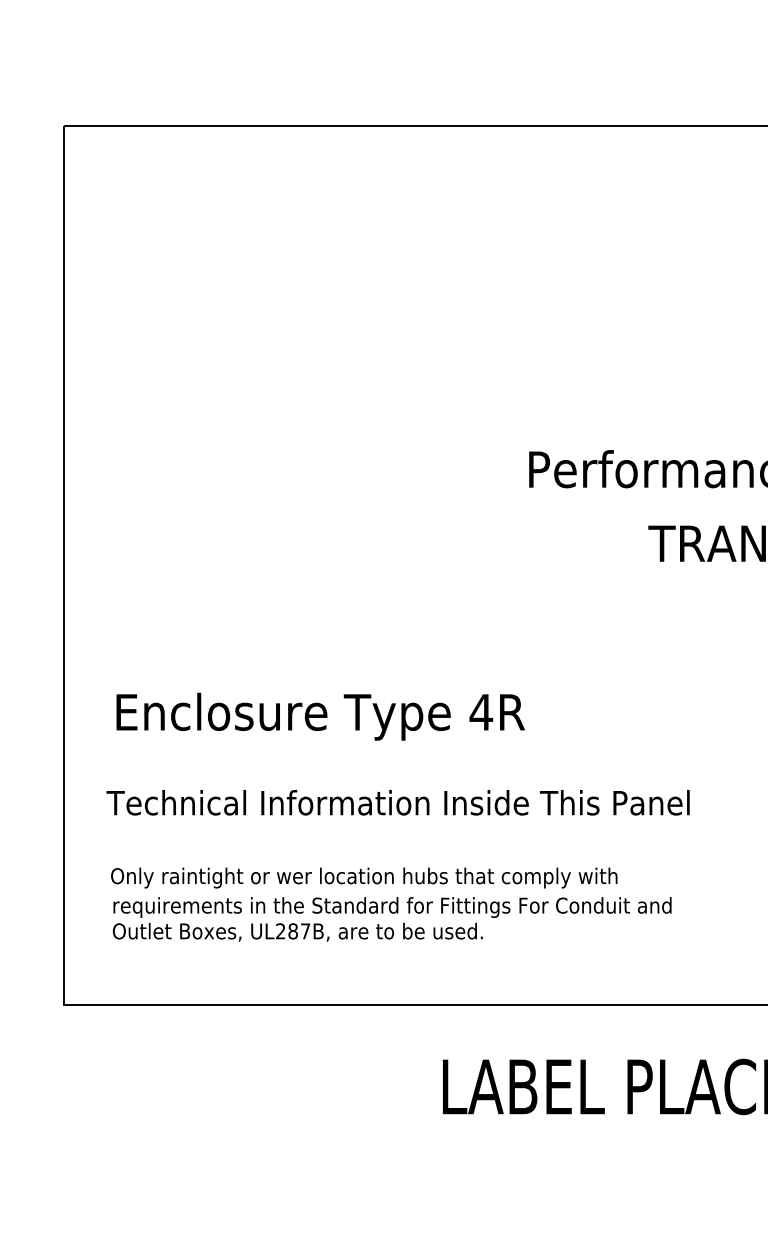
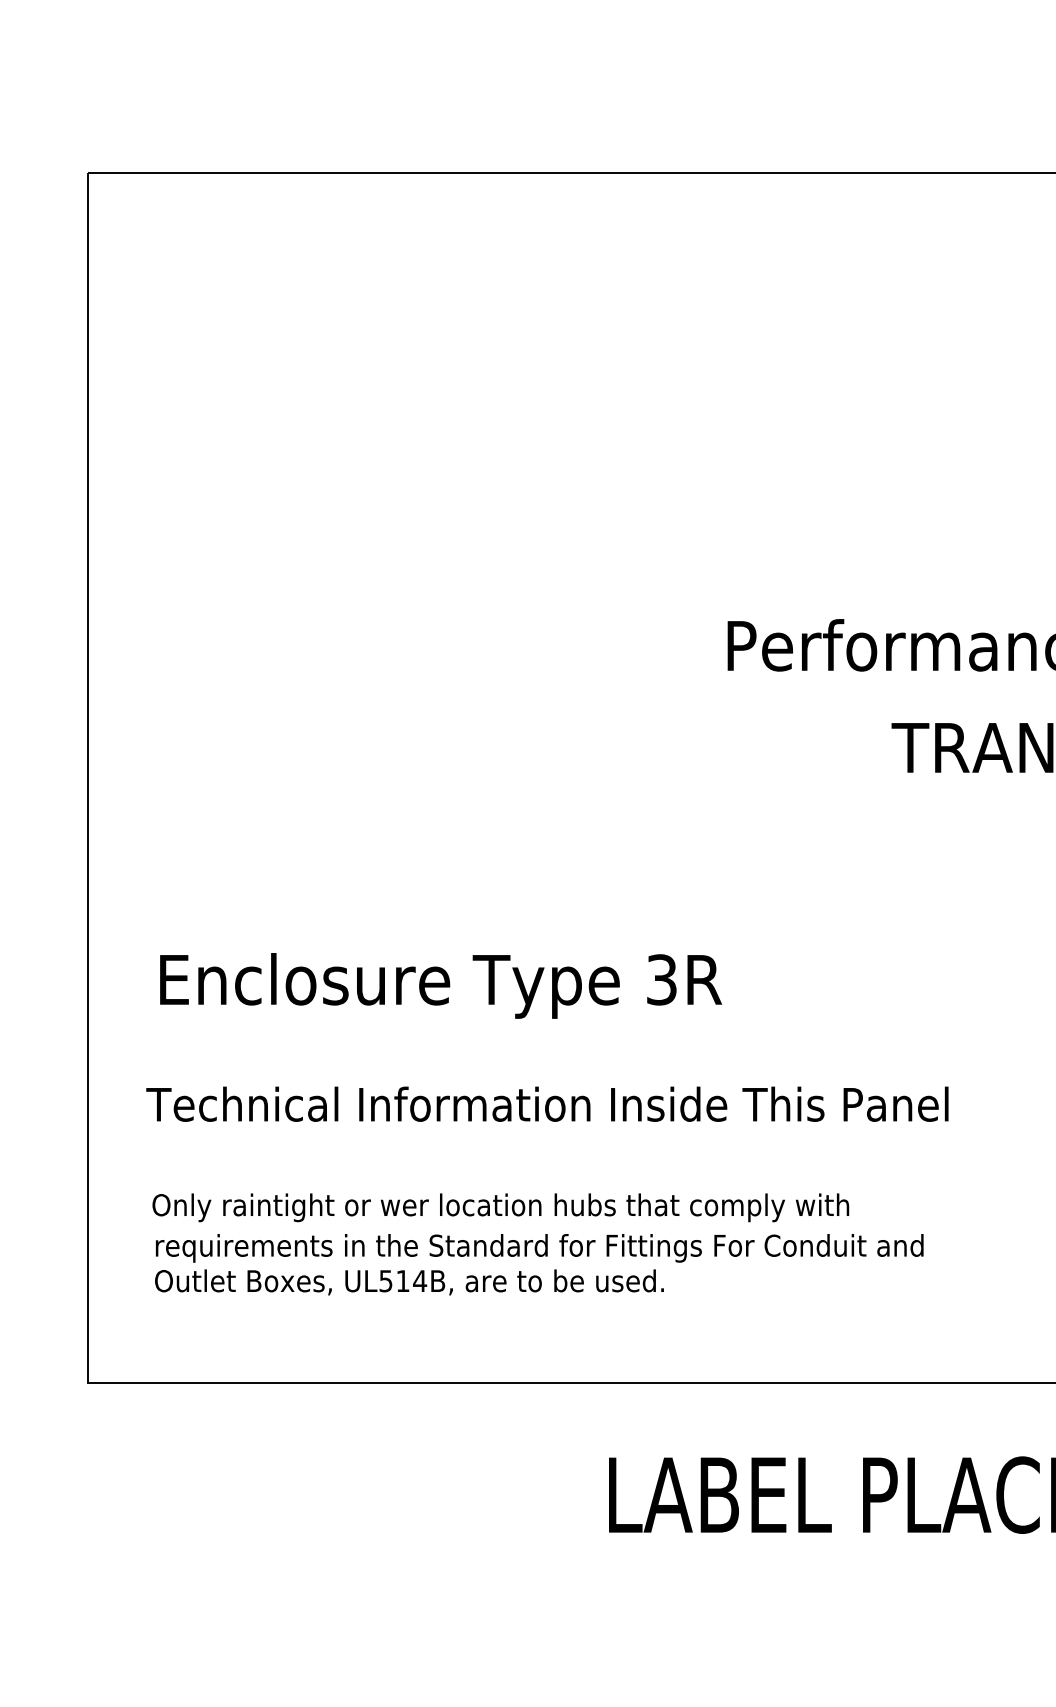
text: (481, 712) -> (662, 980), 4R -> 3R
text: (293, 931) -> (403, 1281), UL287B, -> UL514B,

